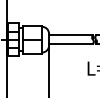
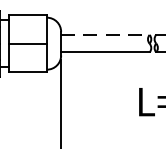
line: (70, 35) -> (104, 35), solid -> dashed

